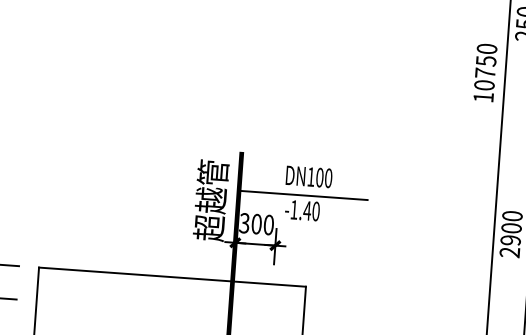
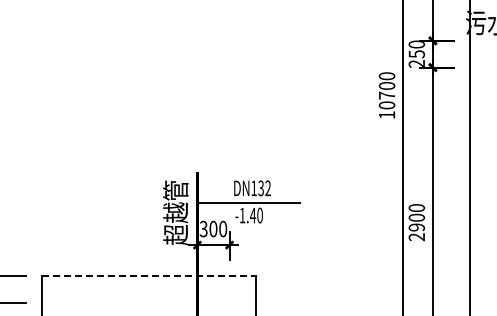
text: (485, 61) -> (386, 86), 10750 -> 10700
text: (324, 178) -> (264, 188), DN100 -> DN132
line: (172, 277) -> (149, 276), solid -> dashed

